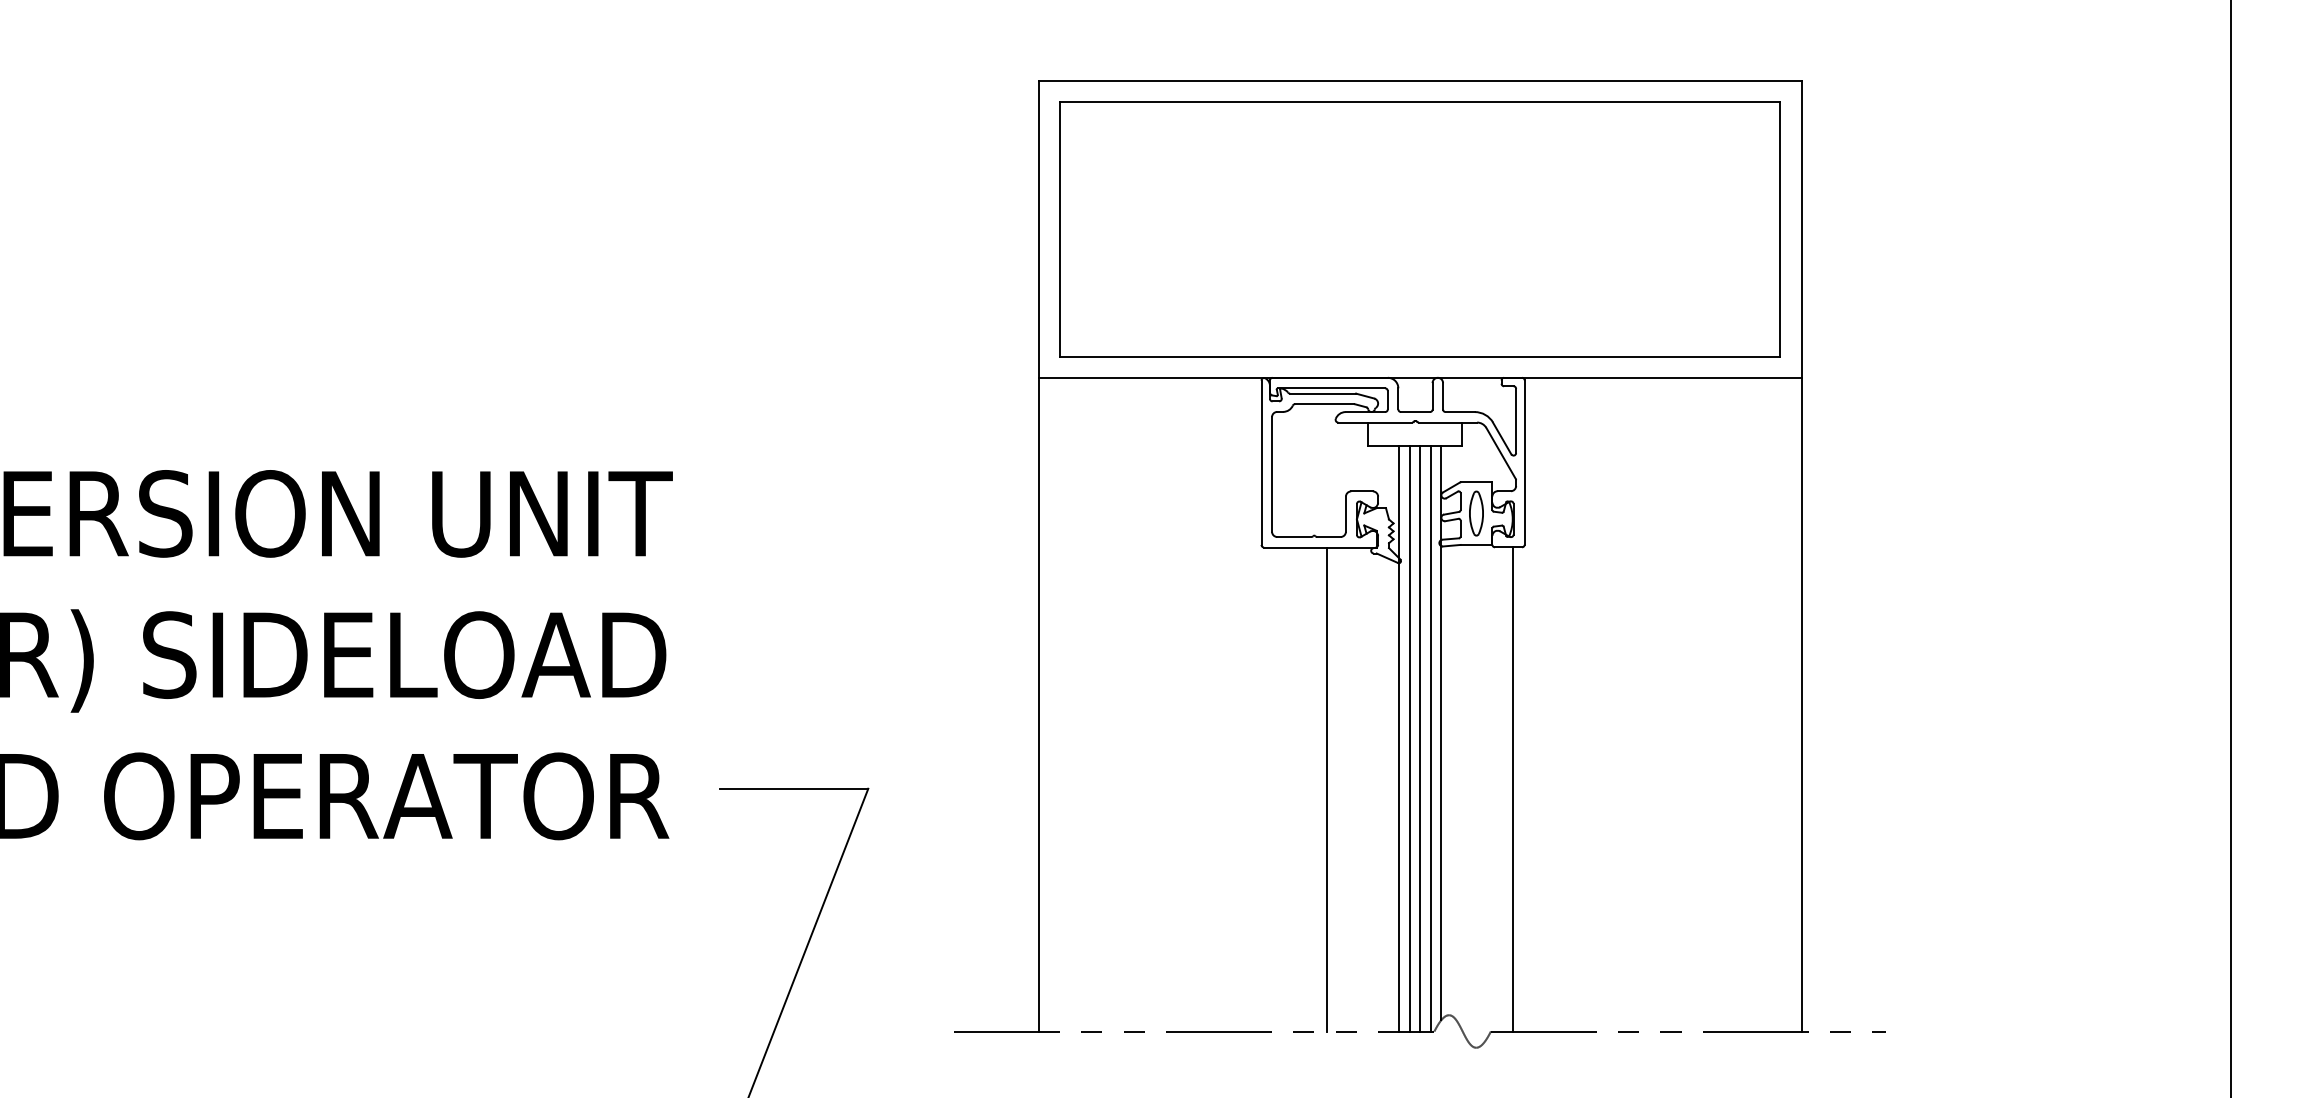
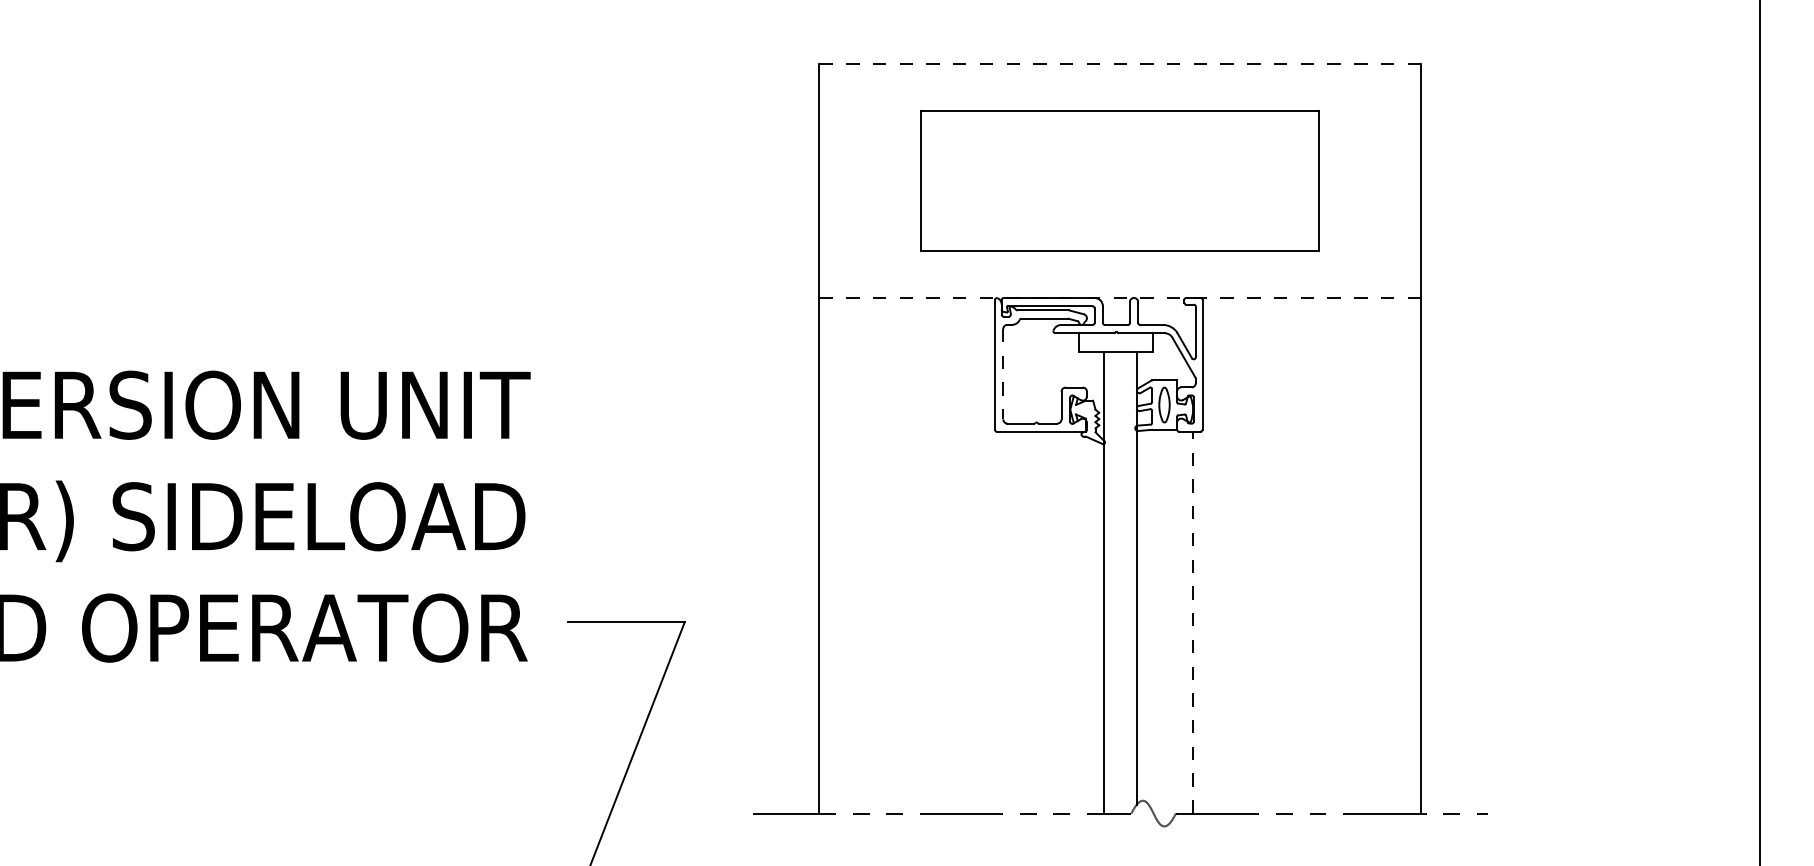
line: (1419, 81) -> (1119, 64), solid -> dashed
part: (1419, 229) -> (1119, 180), size x0.7
line: (1420, 377) -> (1120, 297), solid -> dashed
line: (1272, 474) -> (1003, 374), solid -> dashed
line: (1409, 738) -> (1111, 582), removed
line: (1420, 738) -> (1120, 582), removed
line: (1430, 738) -> (1128, 582), removed
line: (1513, 788) -> (1193, 621), solid -> dashed
line: (1327, 789) -> (1047, 622), removed

